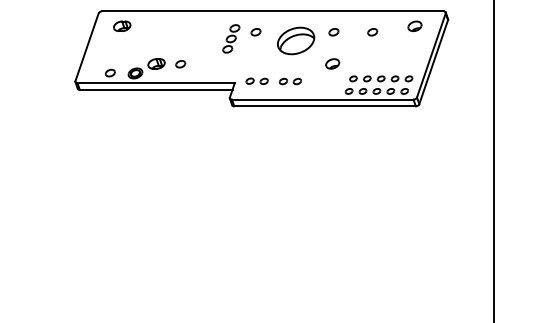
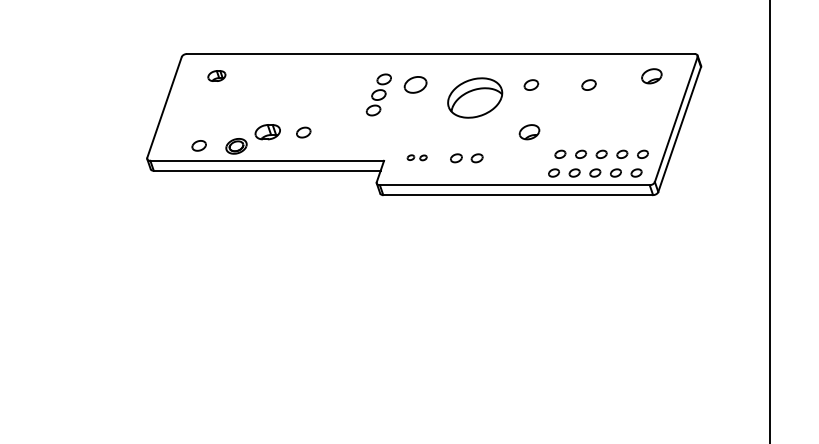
part: (122, 25) -> (217, 75), size x0.7
part: (255, 32) -> (414, 85), size x1.6
part: (256, 80) -> (416, 156), size x0.6

